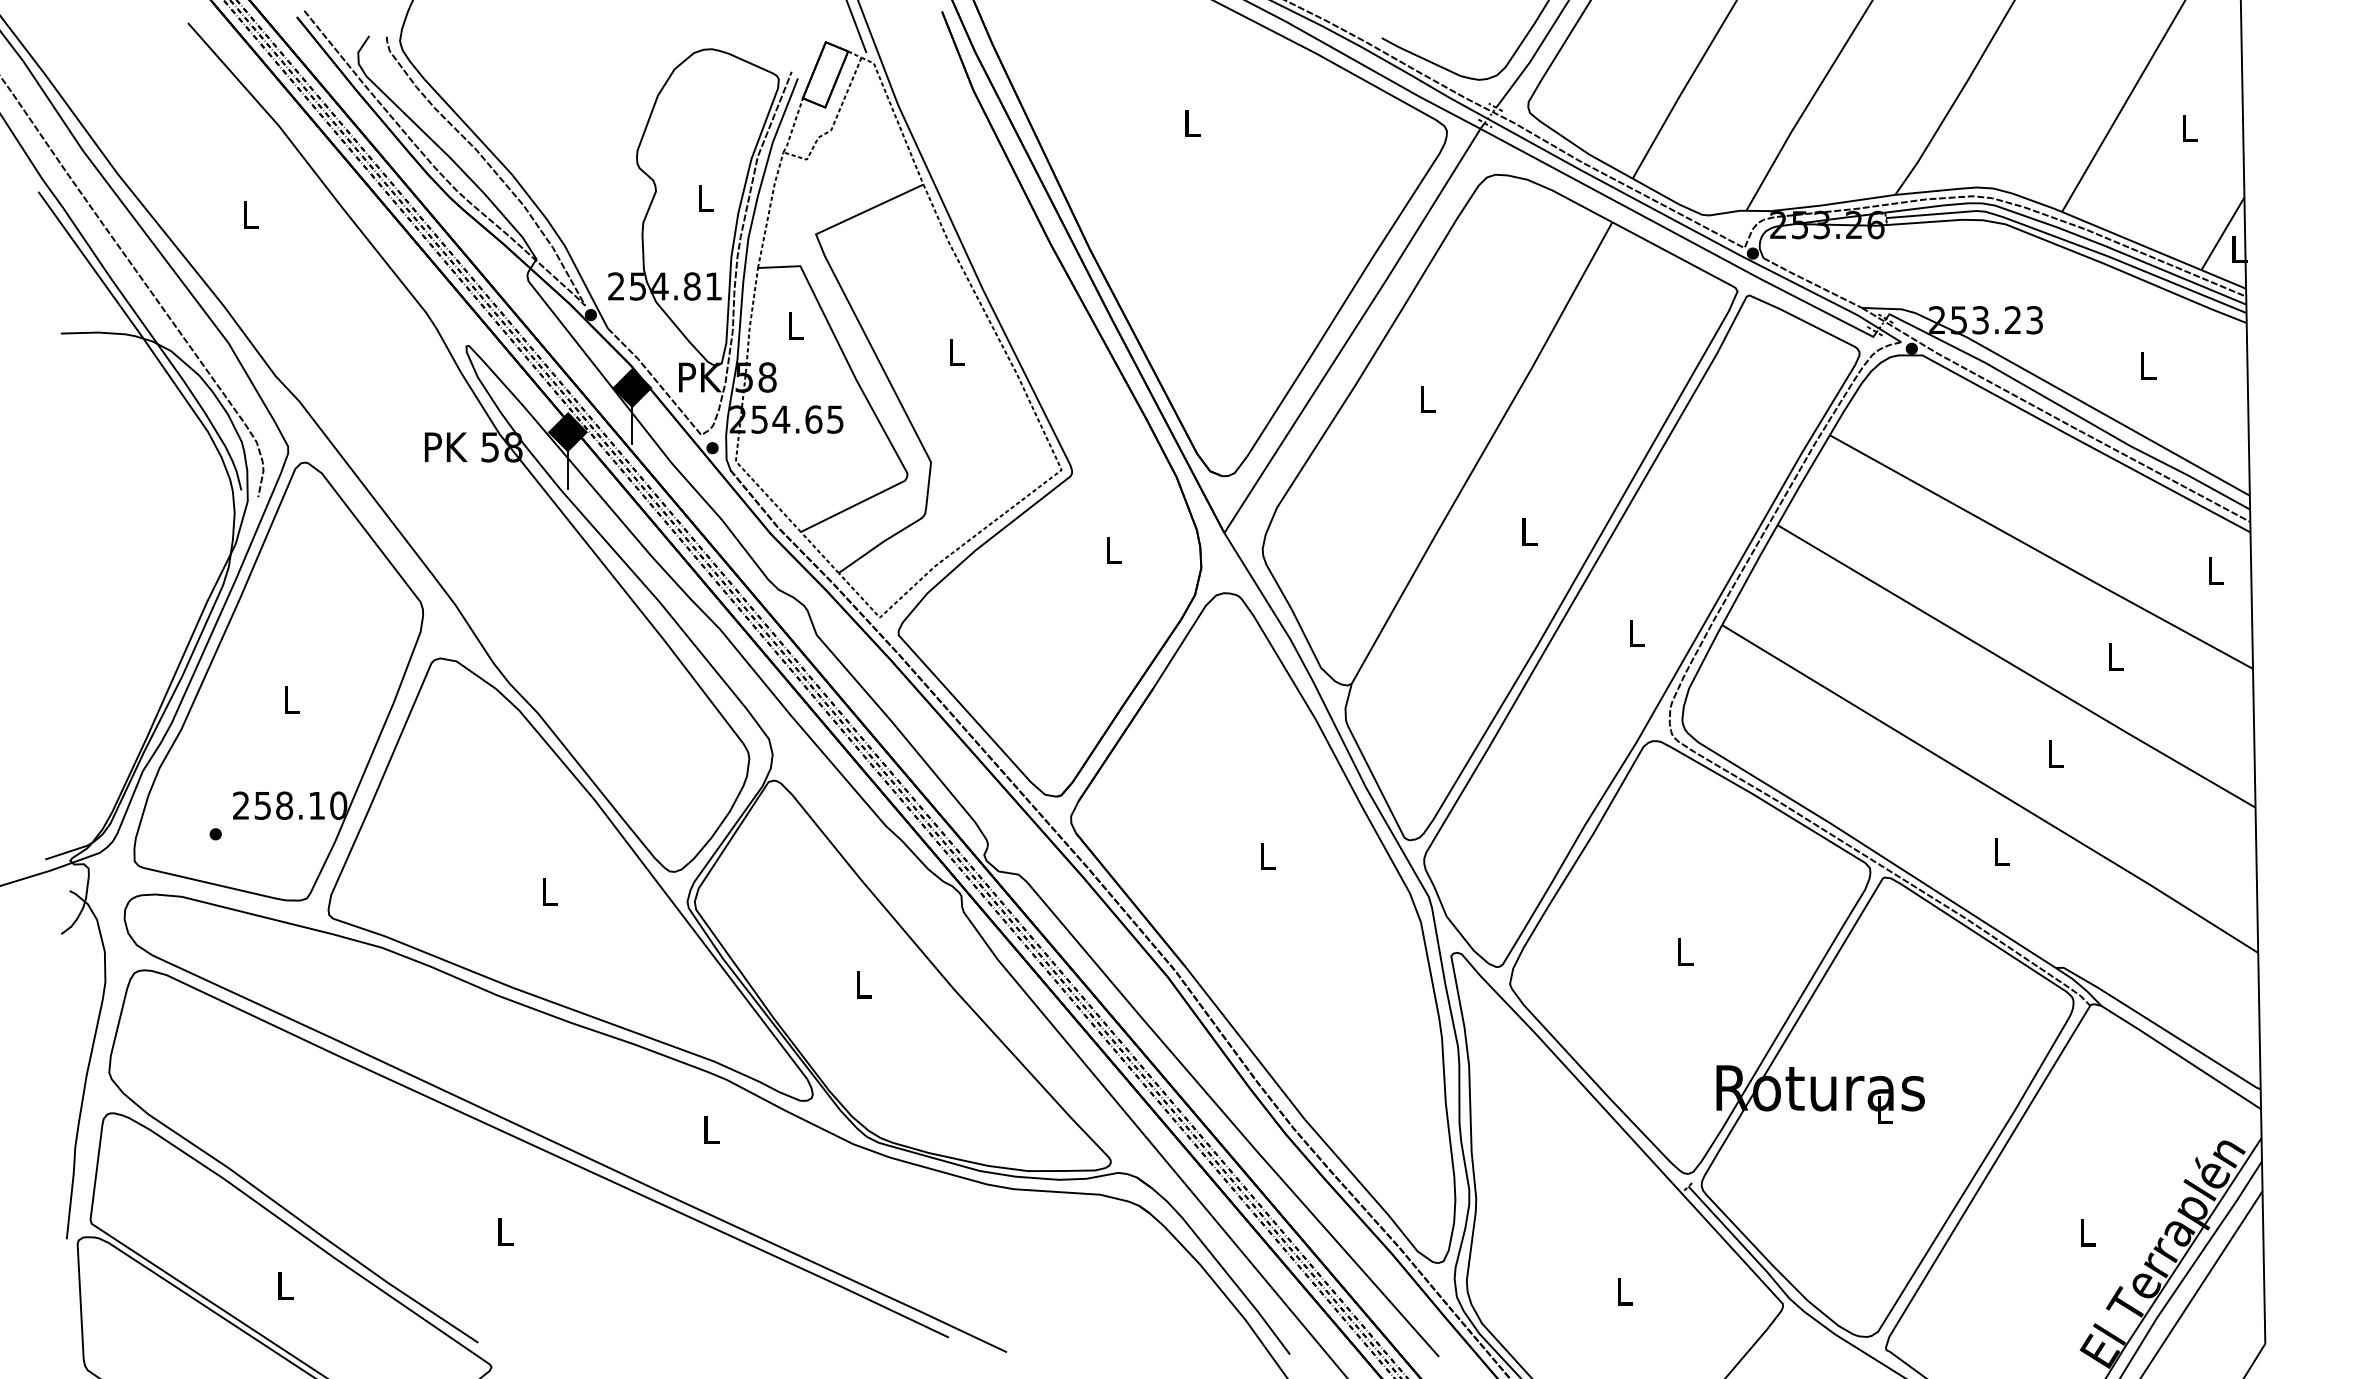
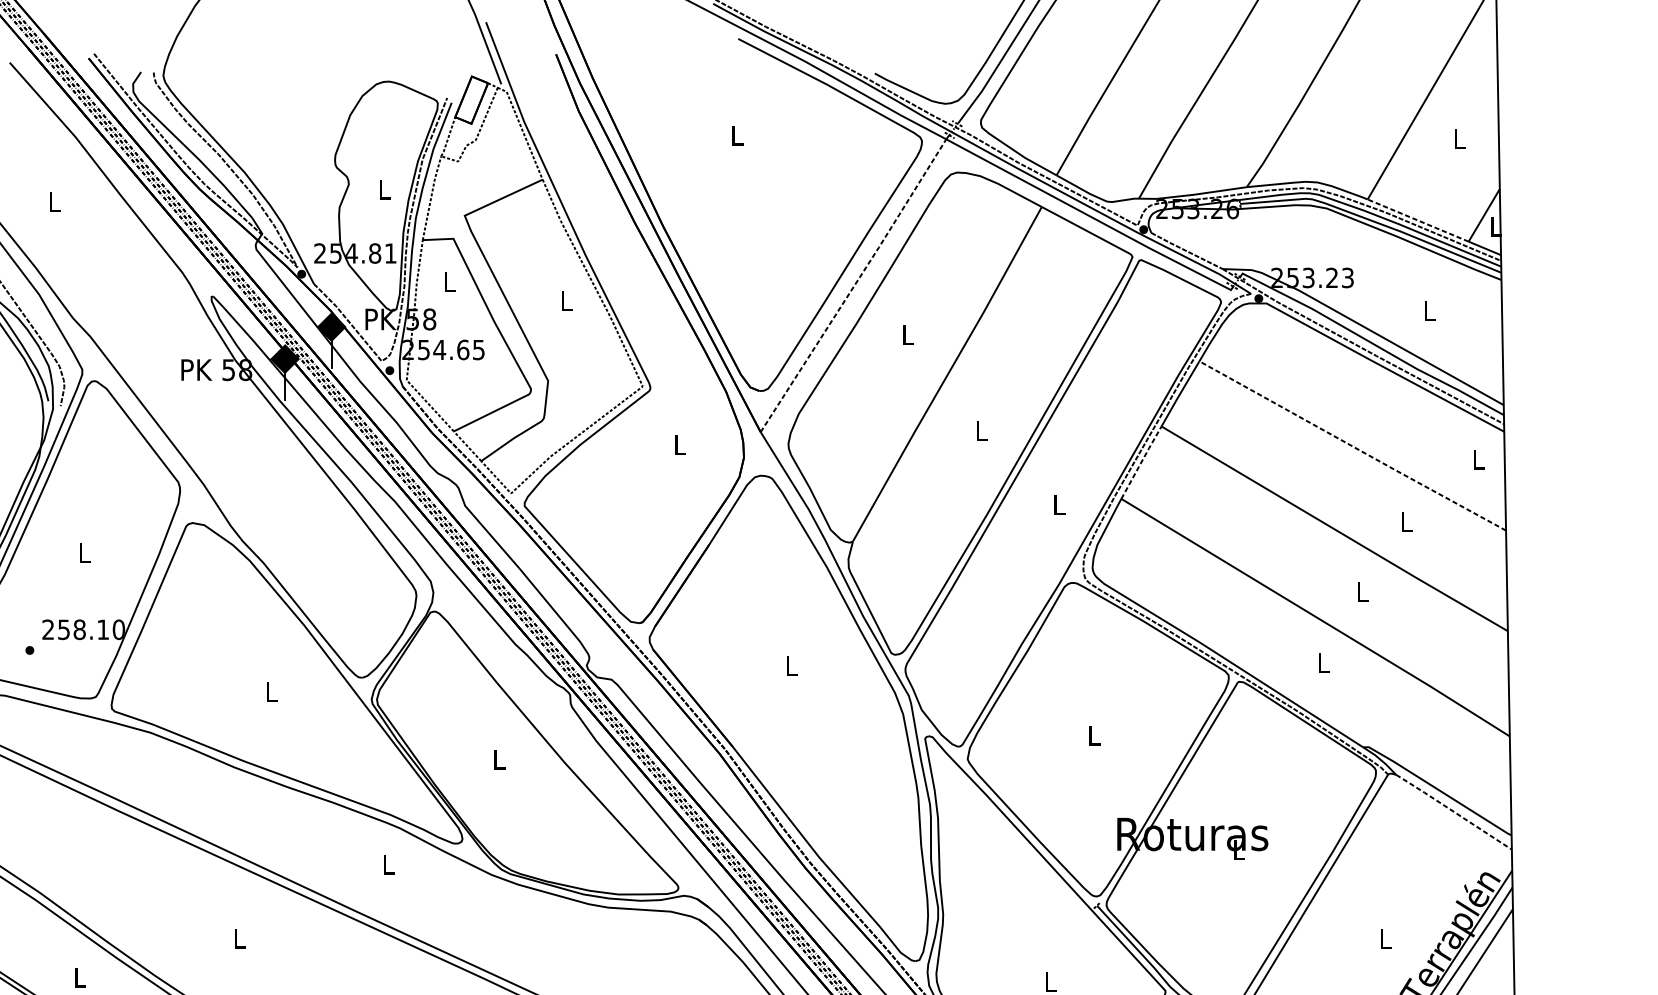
line: (2131, 241) -> (1418, 220), solid -> dashed
line: (1354, 330) -> (854, 285), solid -> dashed
line: (2041, 552) -> (1352, 446), solid -> dashed
line: (1749, 574) -> (1141, 462), solid -> dashed
line: (2180, 1056) -> (1453, 811), solid -> dashed

